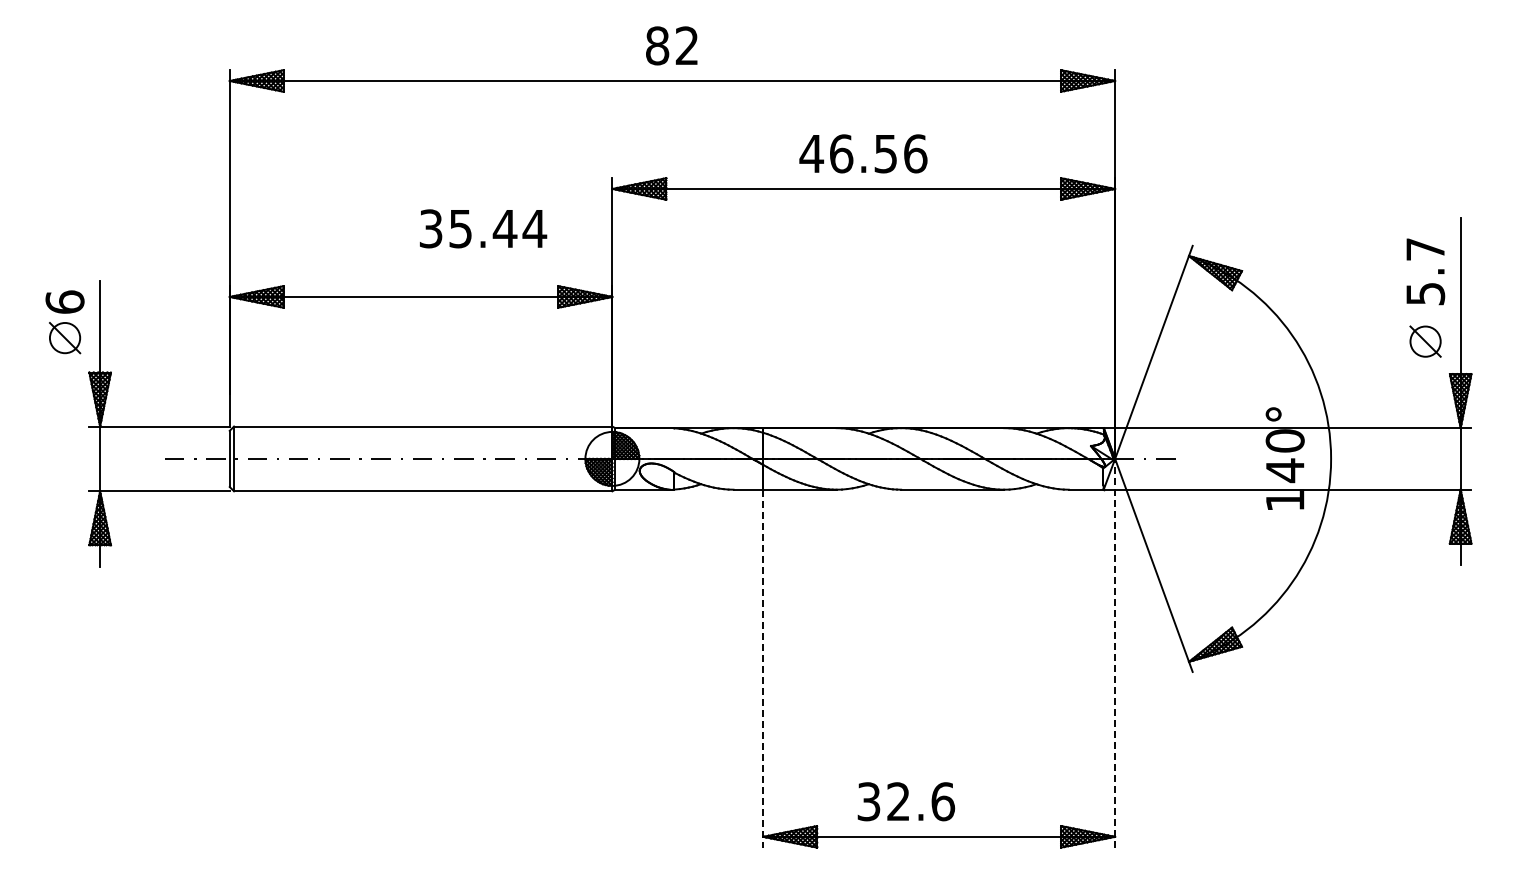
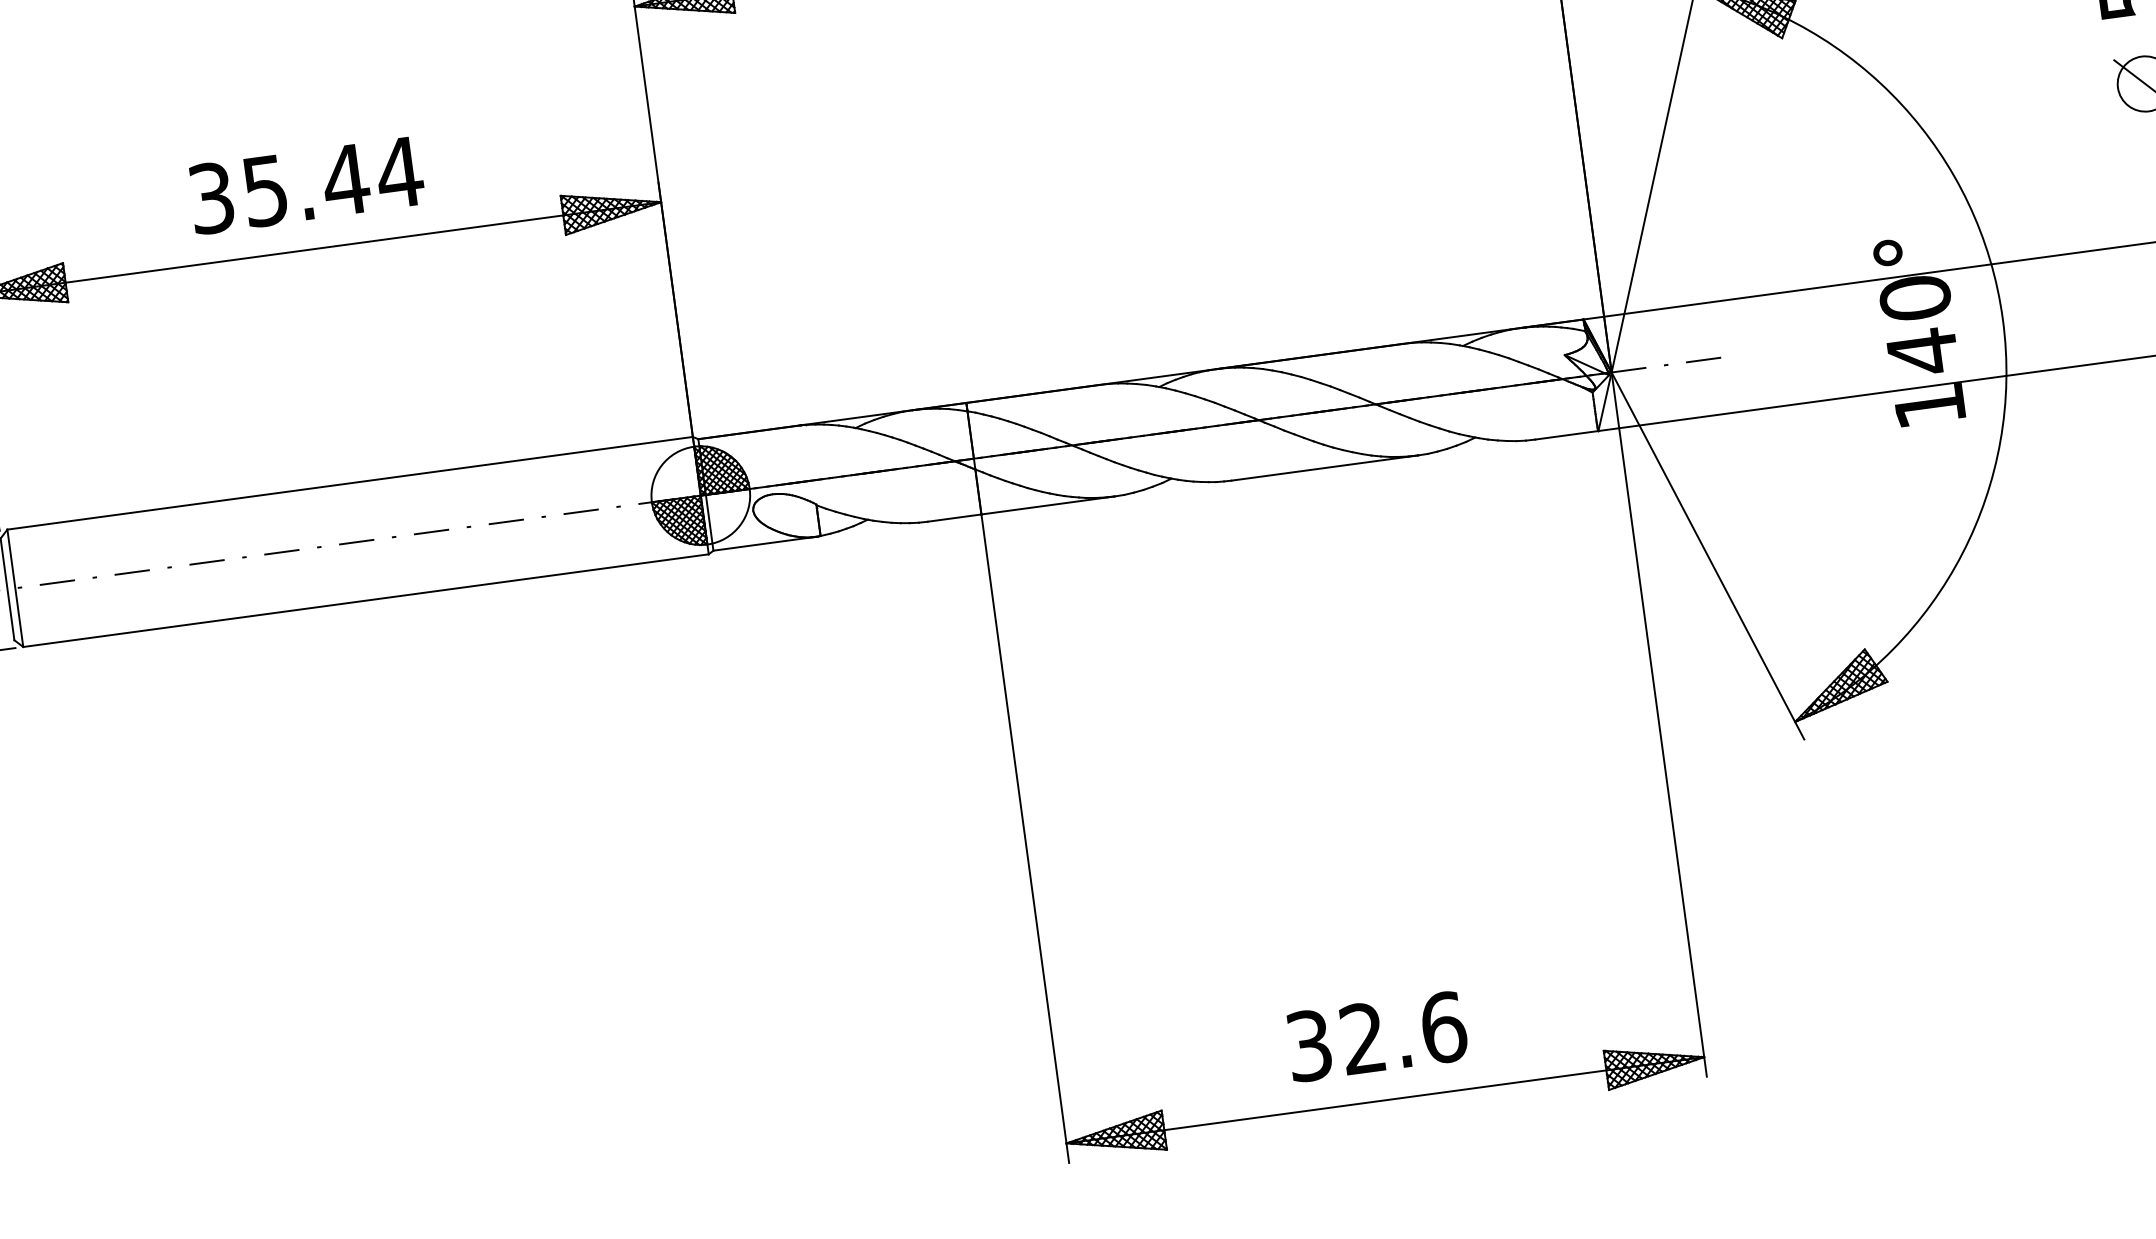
text: (483, 228) -> (306, 184), moved
line: (1115, 652) -> (1659, 723), dashed -> solid
line: (763, 668) -> (1025, 838), dashed -> solid
text: (906, 801) -> (1377, 1036), moved

